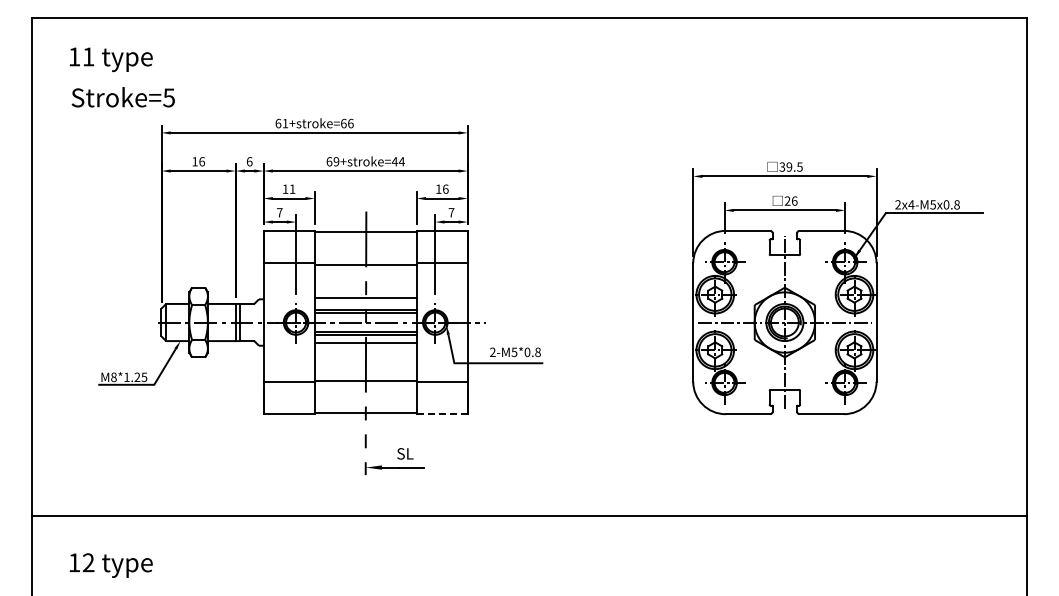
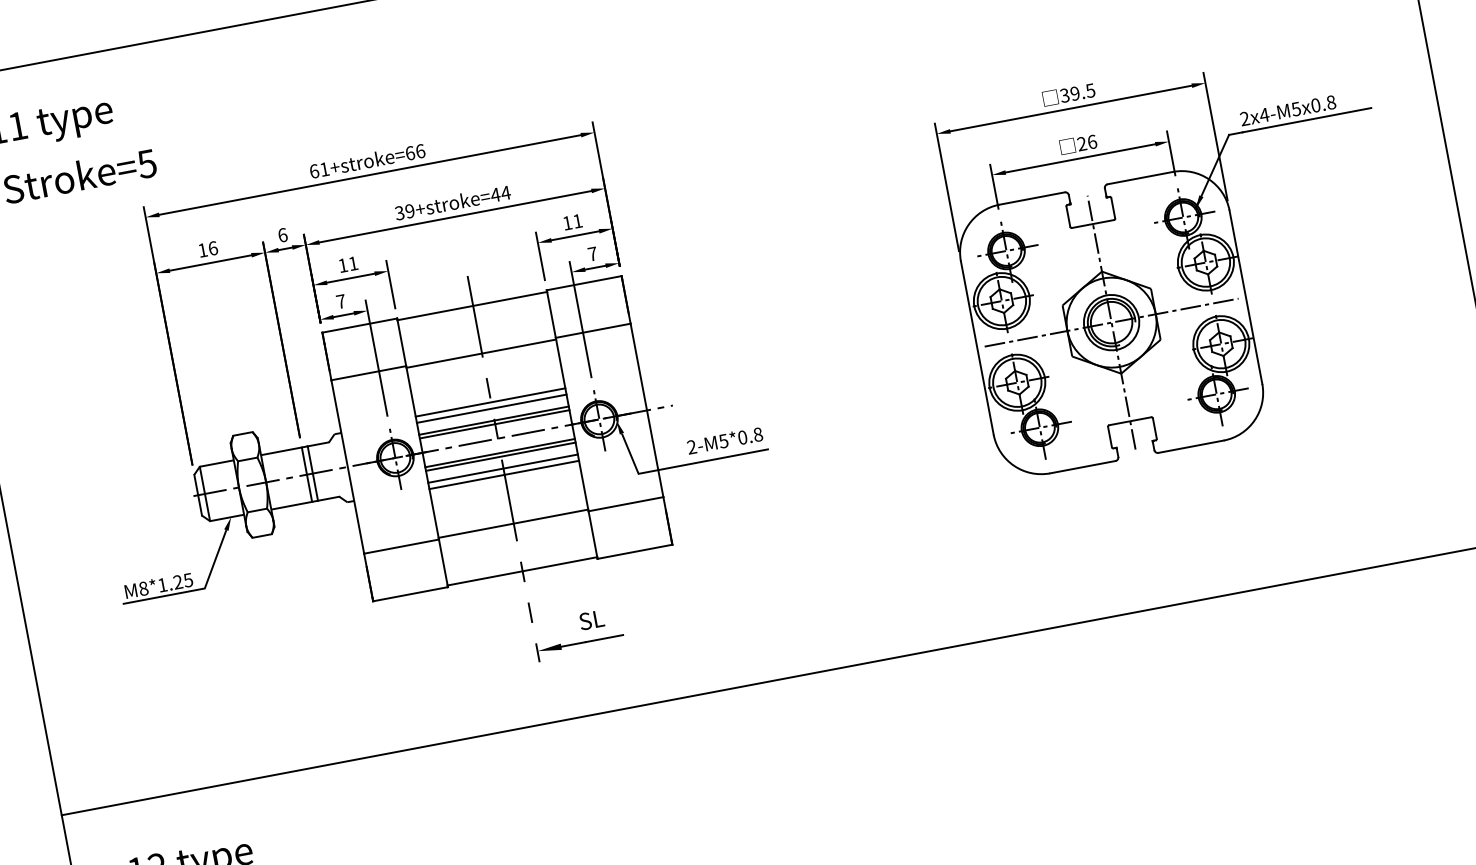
text: (329, 161) -> (399, 212), 69+stroke=44 -> 39+stroke=44
text: (445, 188) -> (577, 220), 16 -> 11
line: (365, 302) -> (491, 409), added
line: (365, 347) -> (504, 475), added
line: (442, 414) -> (635, 552), dashed -> solid

